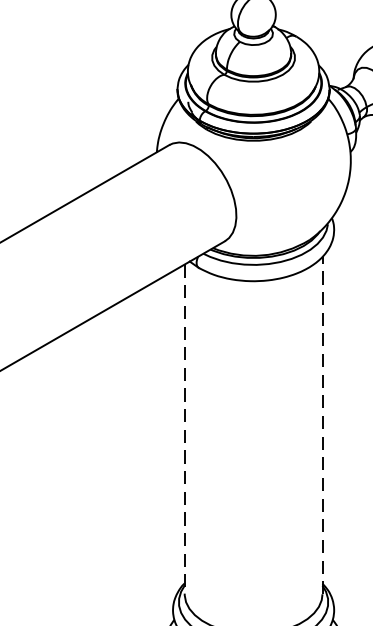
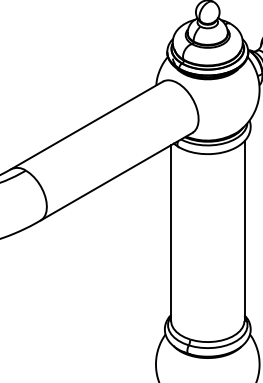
line: (322, 426) -> (244, 231), dashed -> solid
line: (185, 430) -> (171, 233), dashed -> solid

